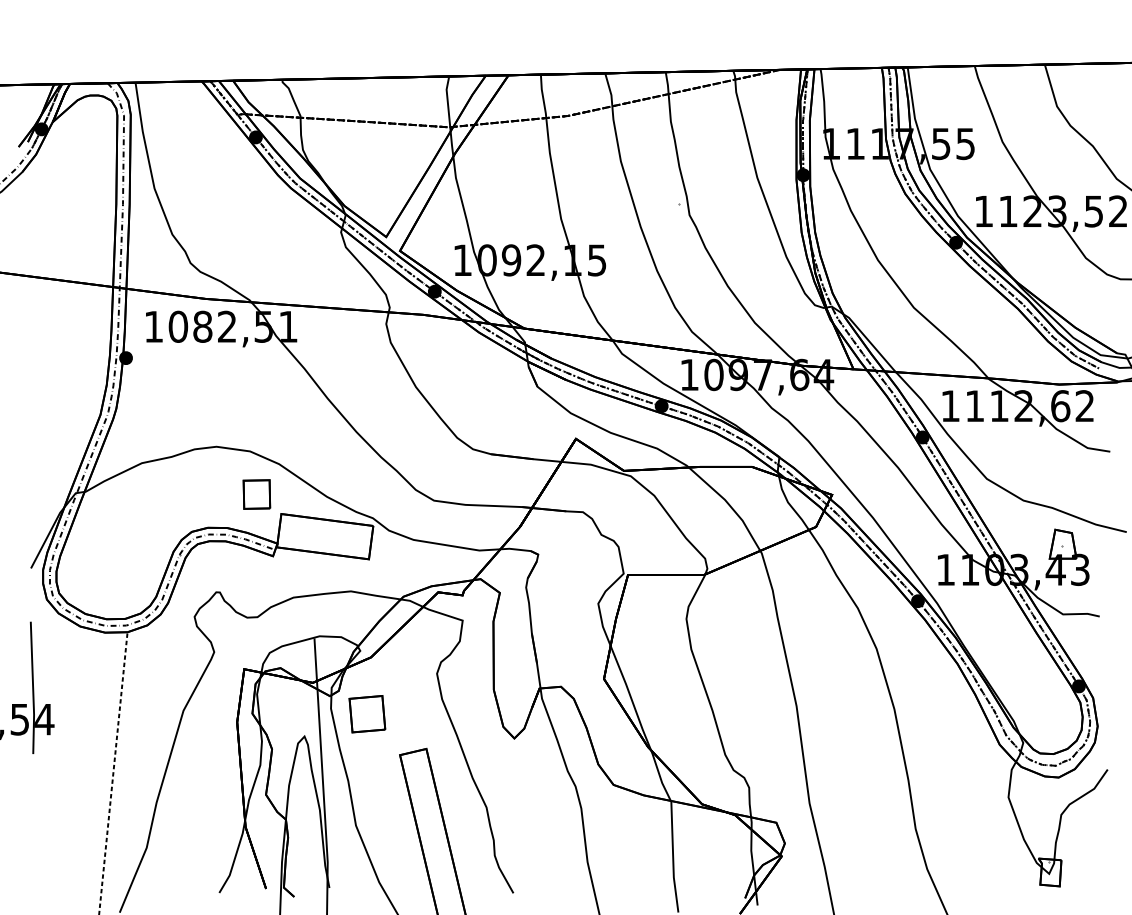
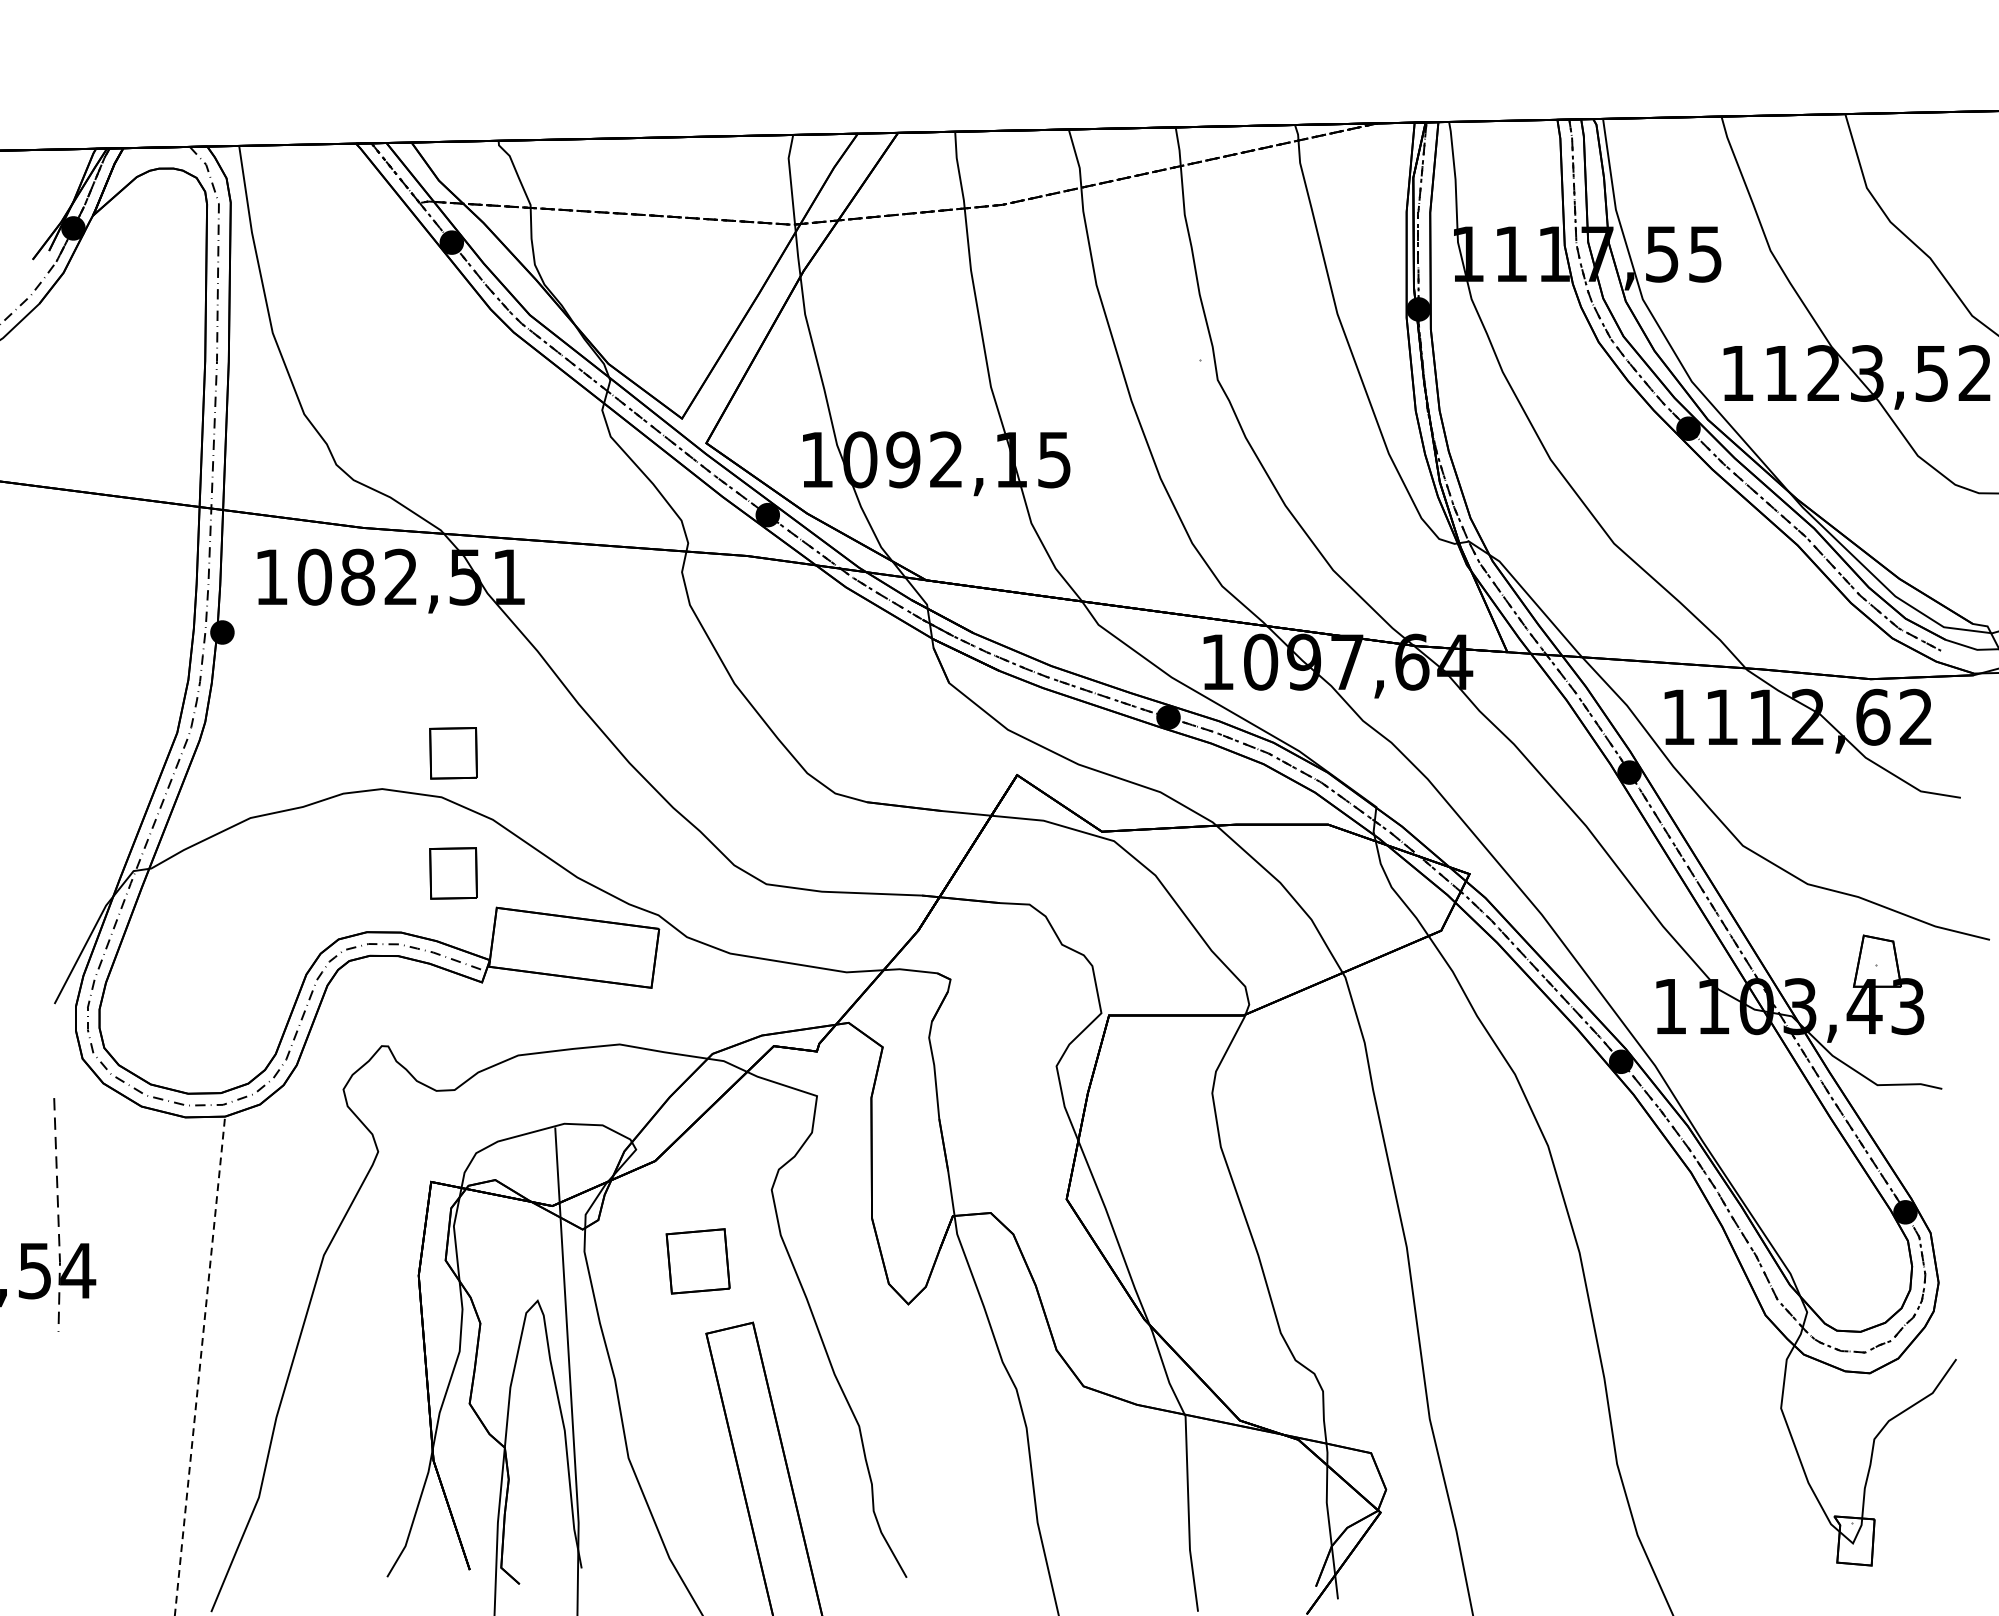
part: (256, 426) -> (452, 753), added
line: (33, 689) -> (58, 1217), solid -> dashed
part: (367, 714) -> (698, 1261), moved

